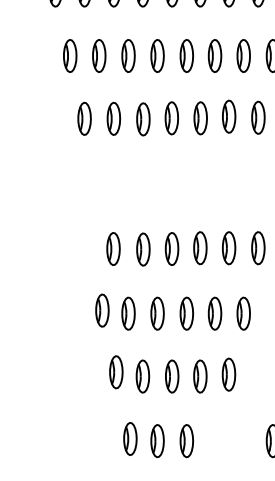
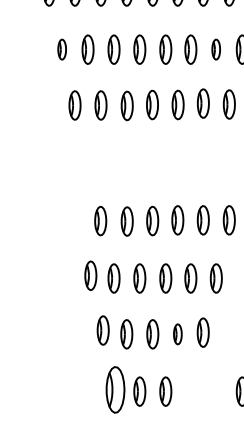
part: (69, 55) -> (61, 49), size x0.7
part: (242, 55) -> (215, 49), size x0.7
part: (199, 376) -> (177, 334), size x0.7
part: (130, 438) -> (115, 389), size x1.6

